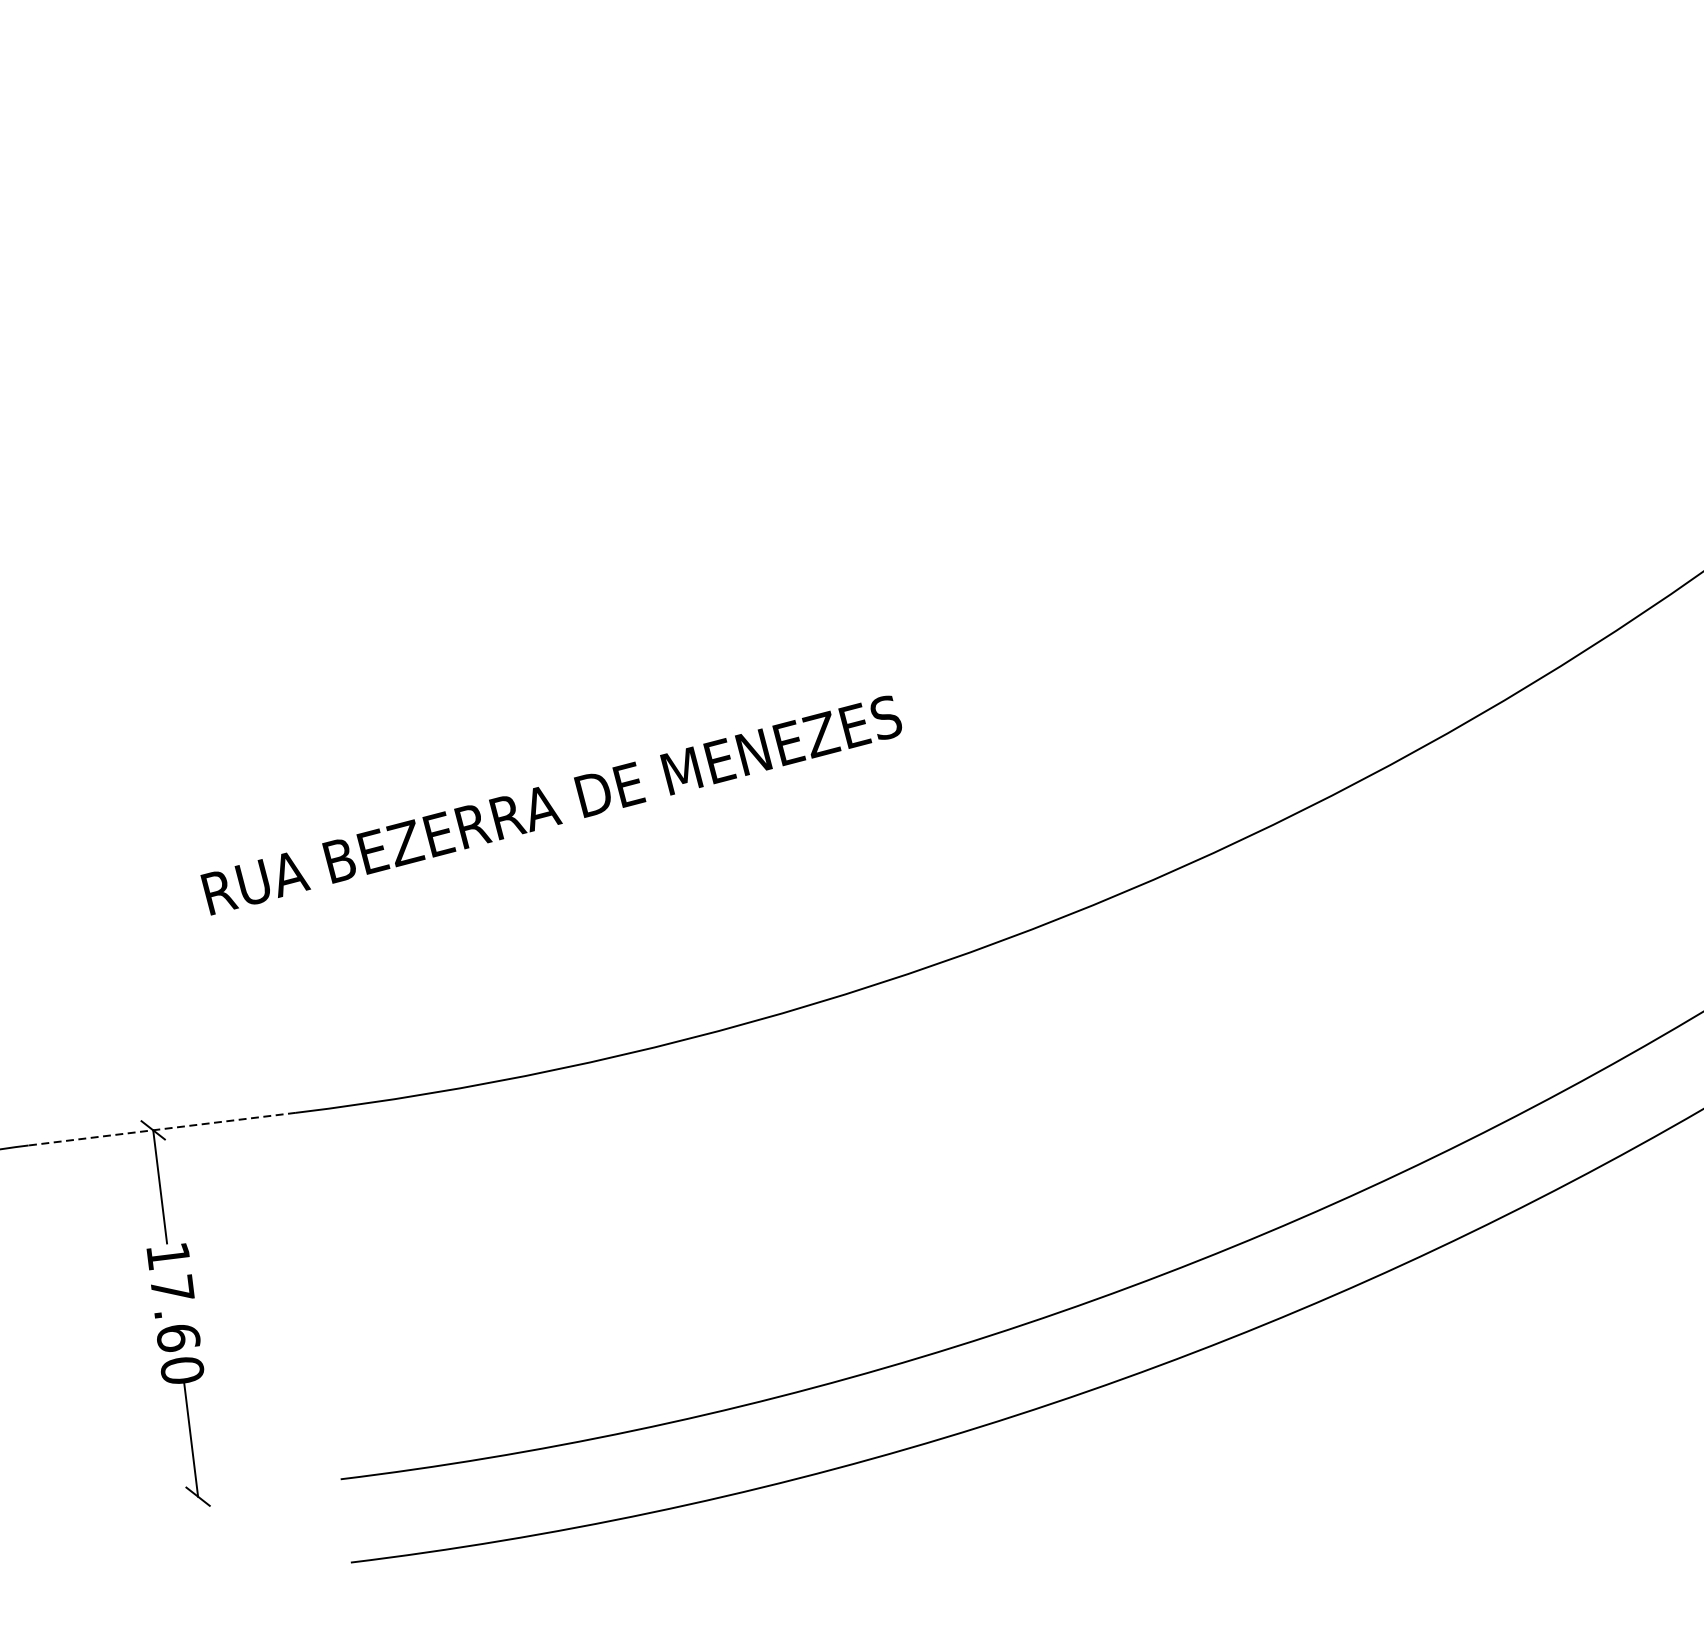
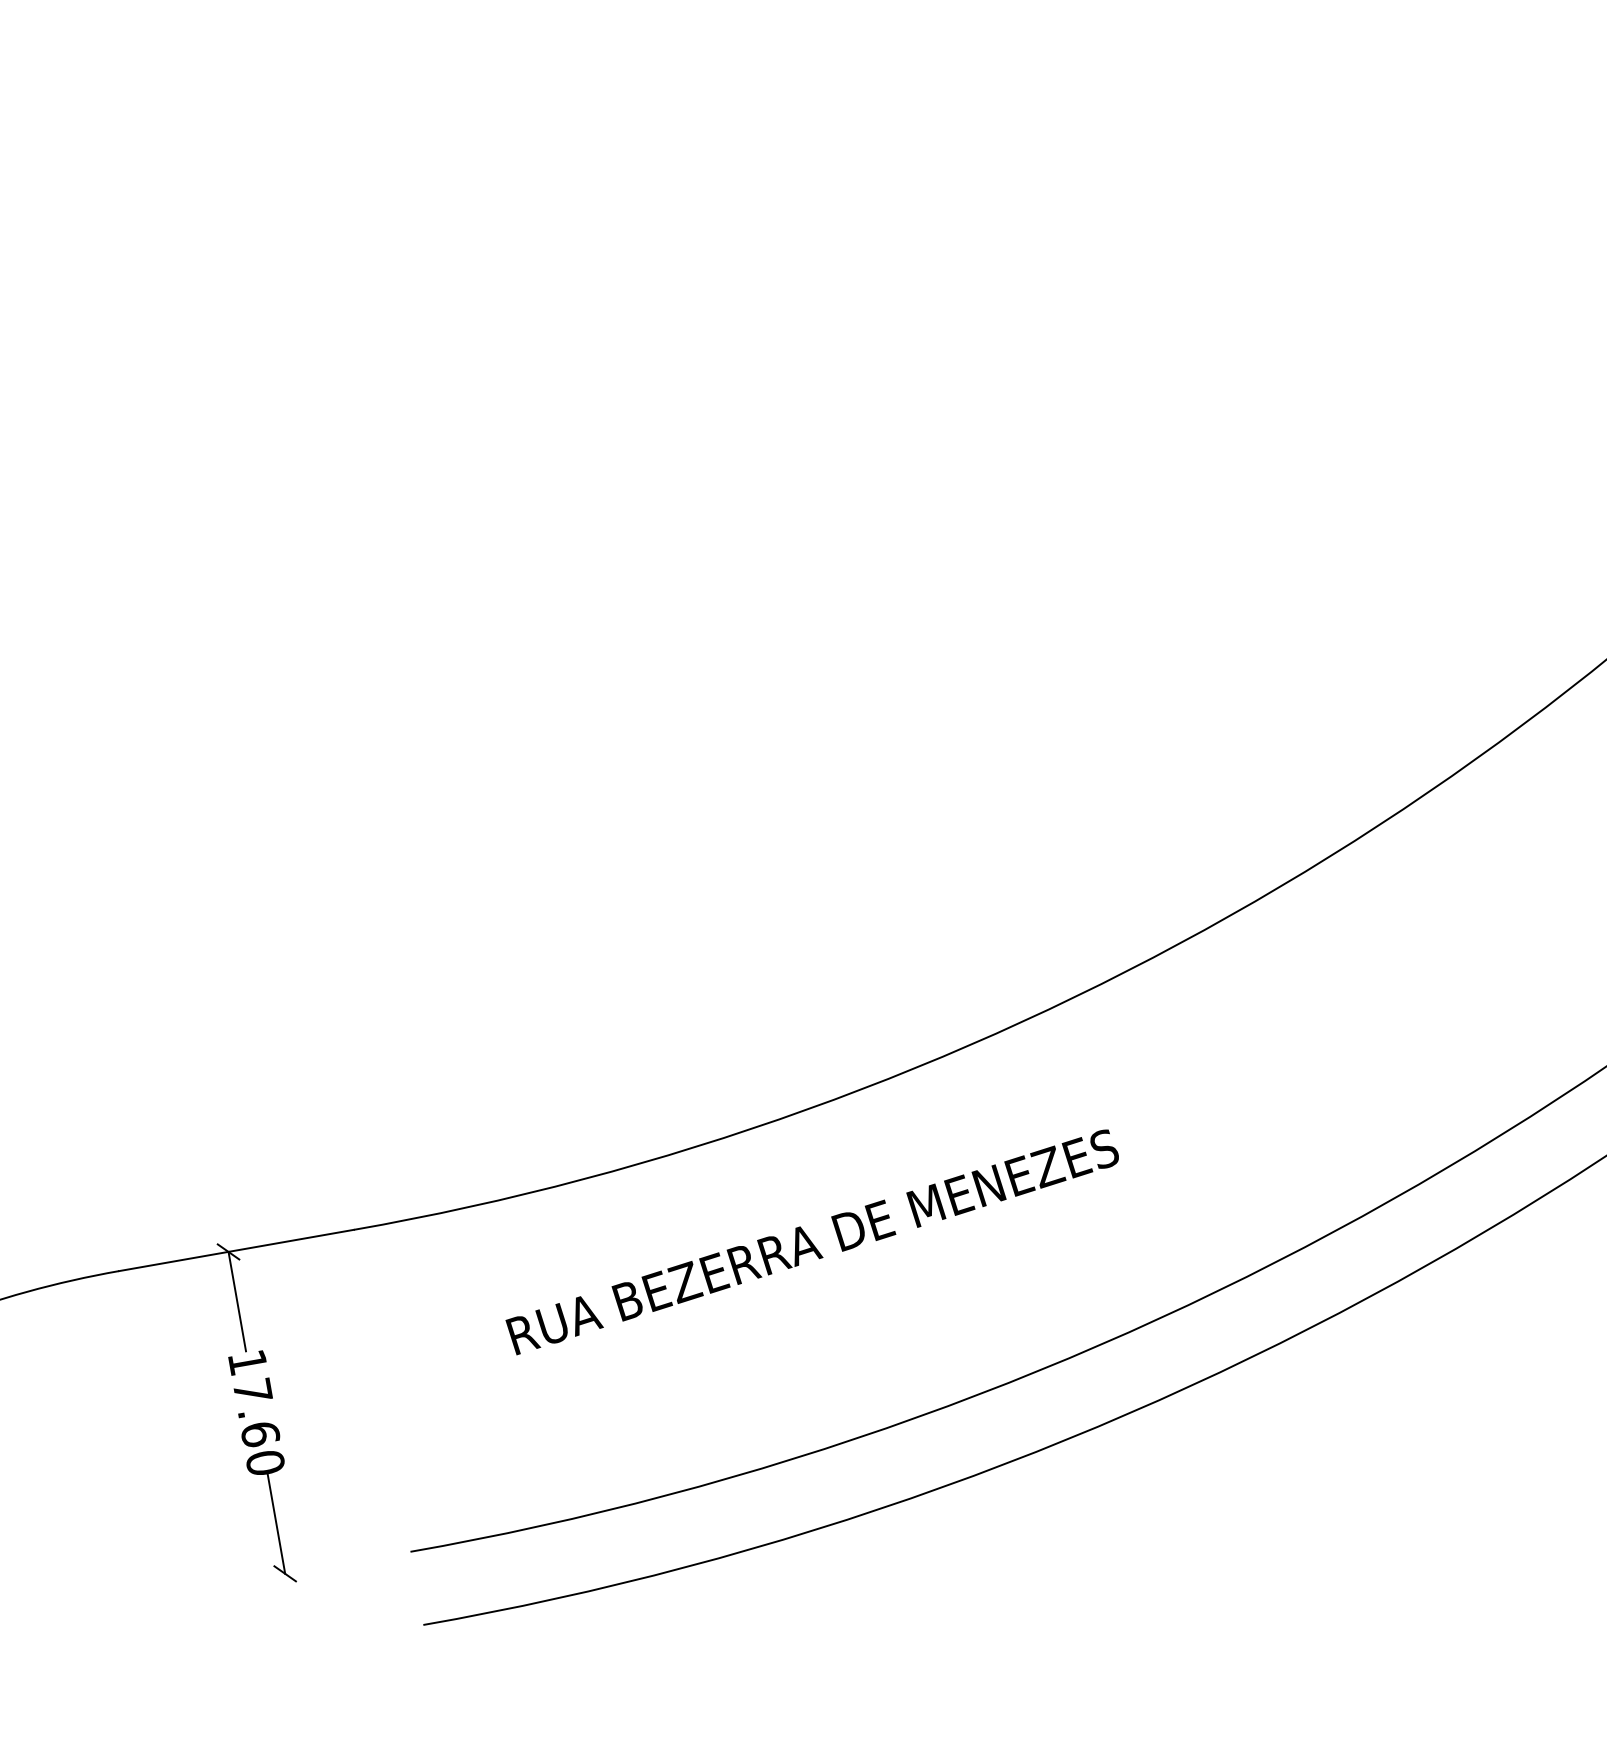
text: (550, 805) -> (811, 1242), moved
line: (161, 1129) -> (235, 1250), dashed -> solid

